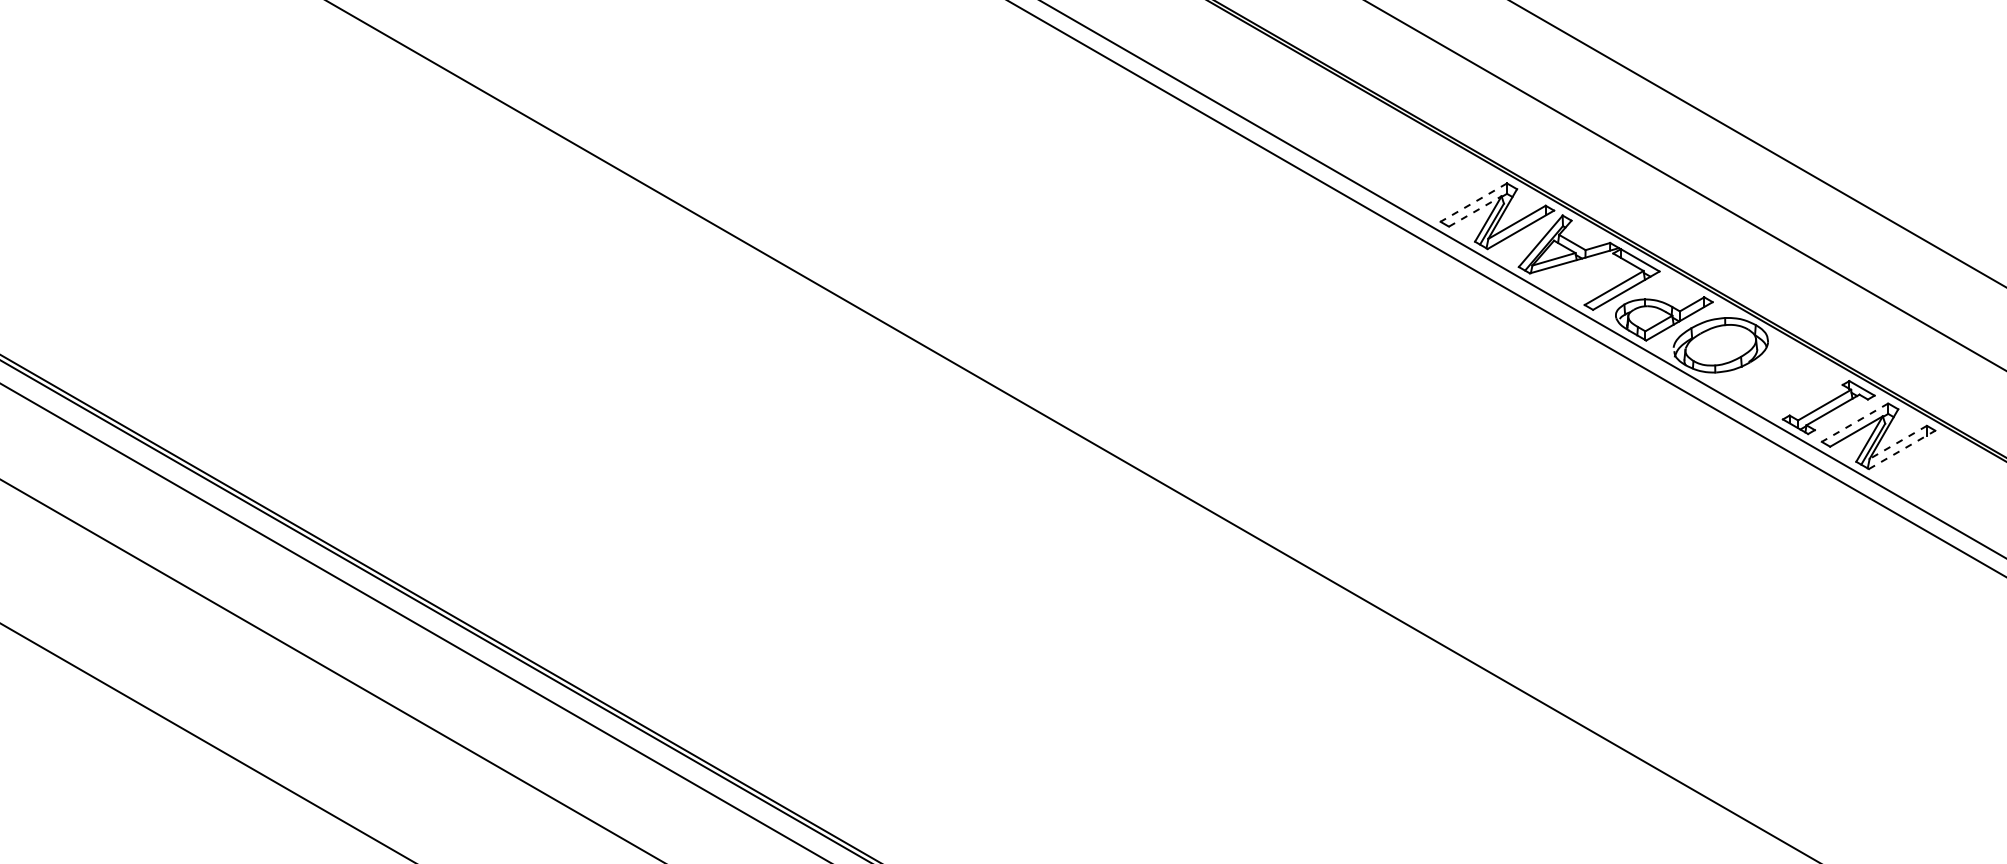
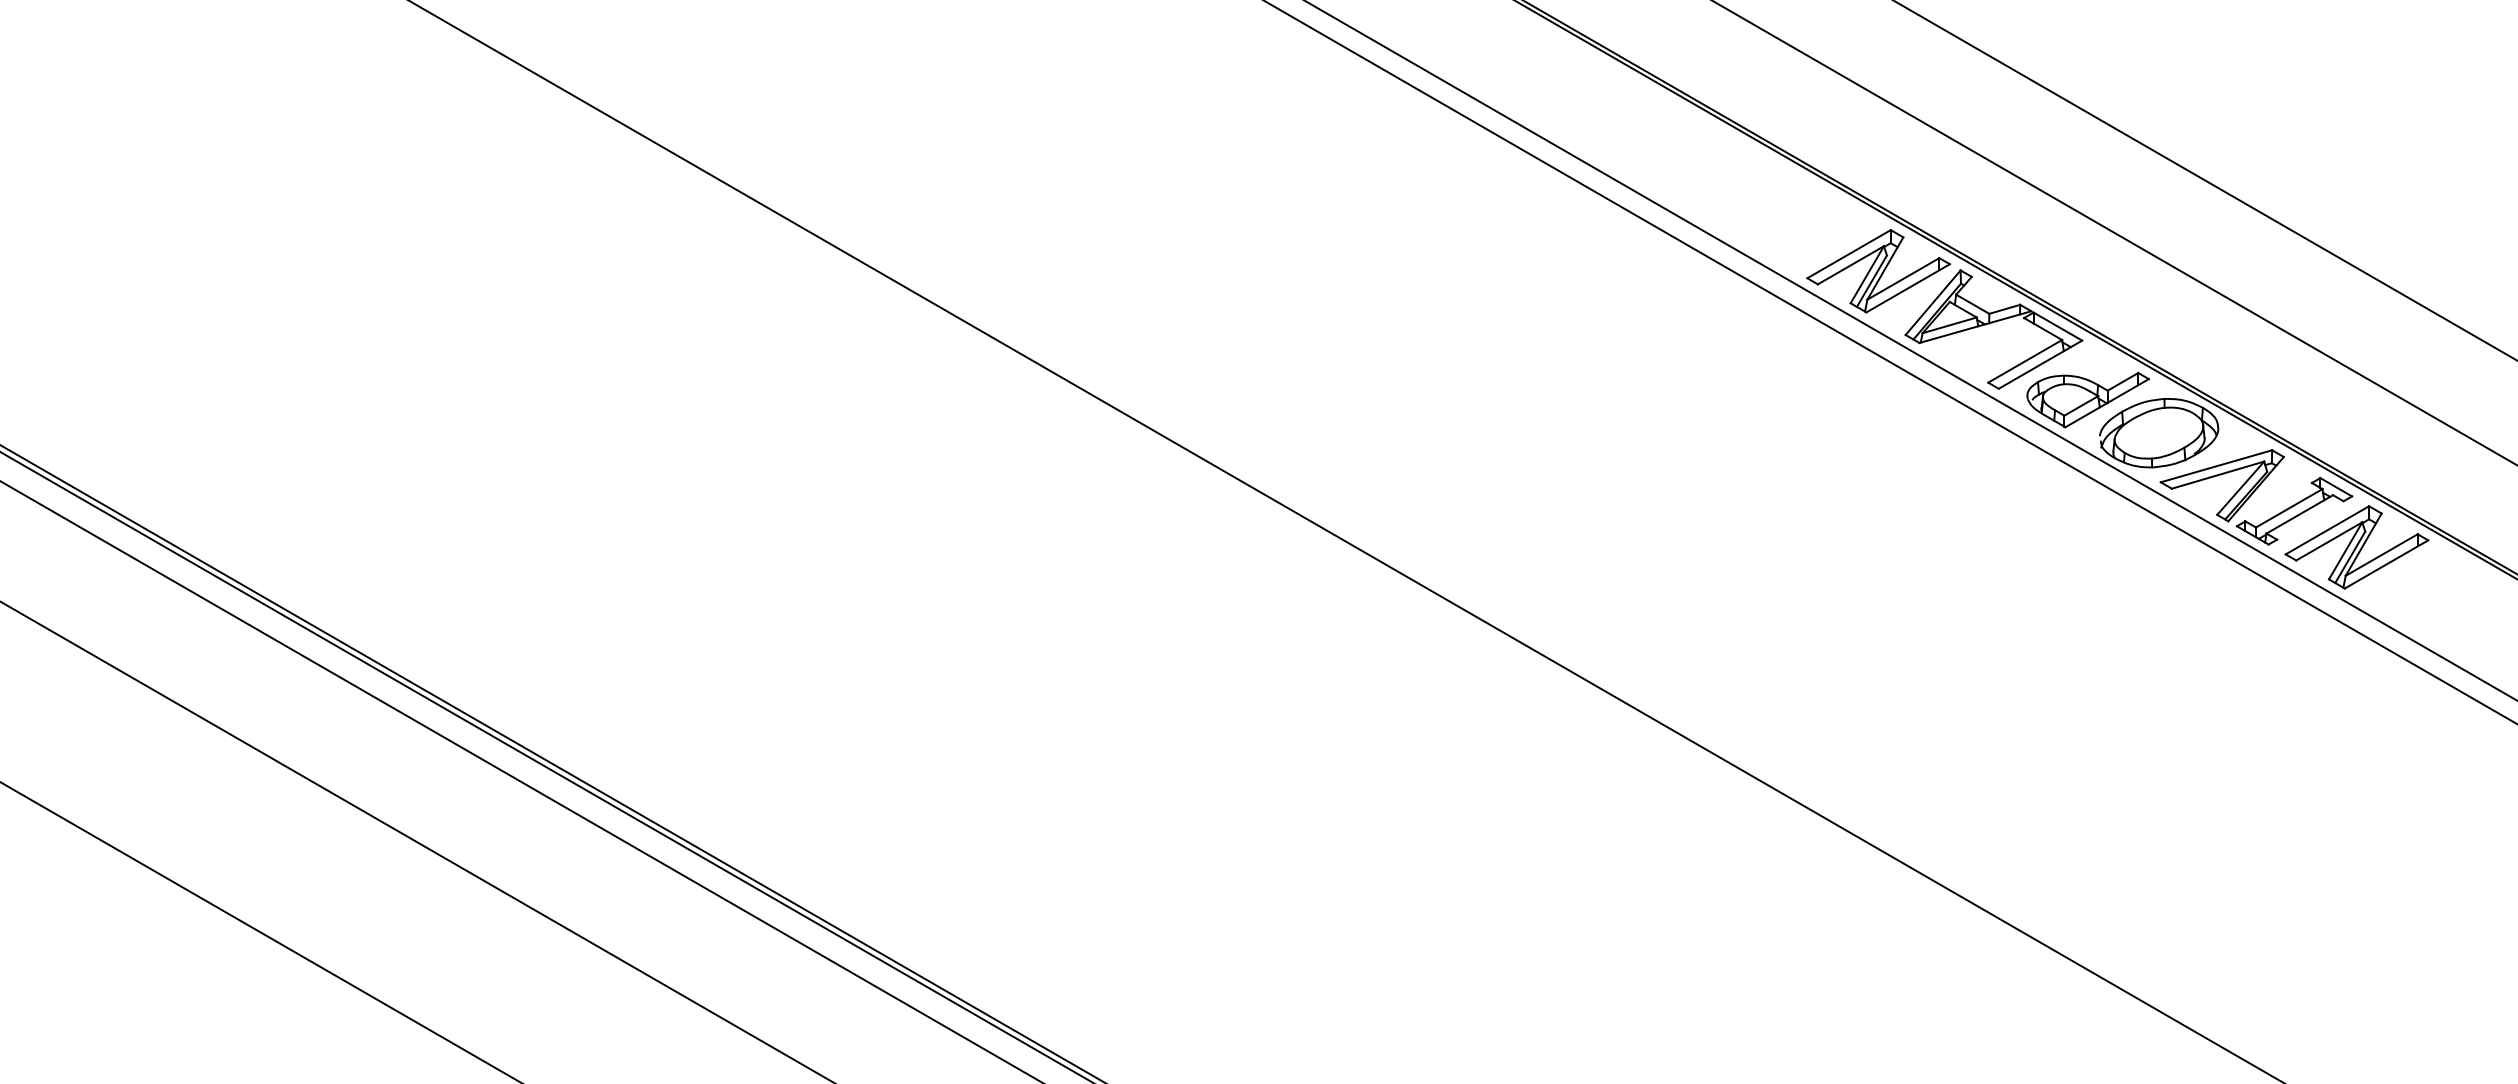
line: (1473, 202) -> (1848, 254), dashed -> solid
line: (1475, 211) -> (1851, 265), dashed -> solid
part: (1767, 379) -> (2217, 476), added
line: (1854, 422) -> (2326, 530), dashed -> solid
line: (1898, 442) -> (2381, 555), dashed -> solid
line: (1902, 449) -> (2386, 564), dashed -> solid

